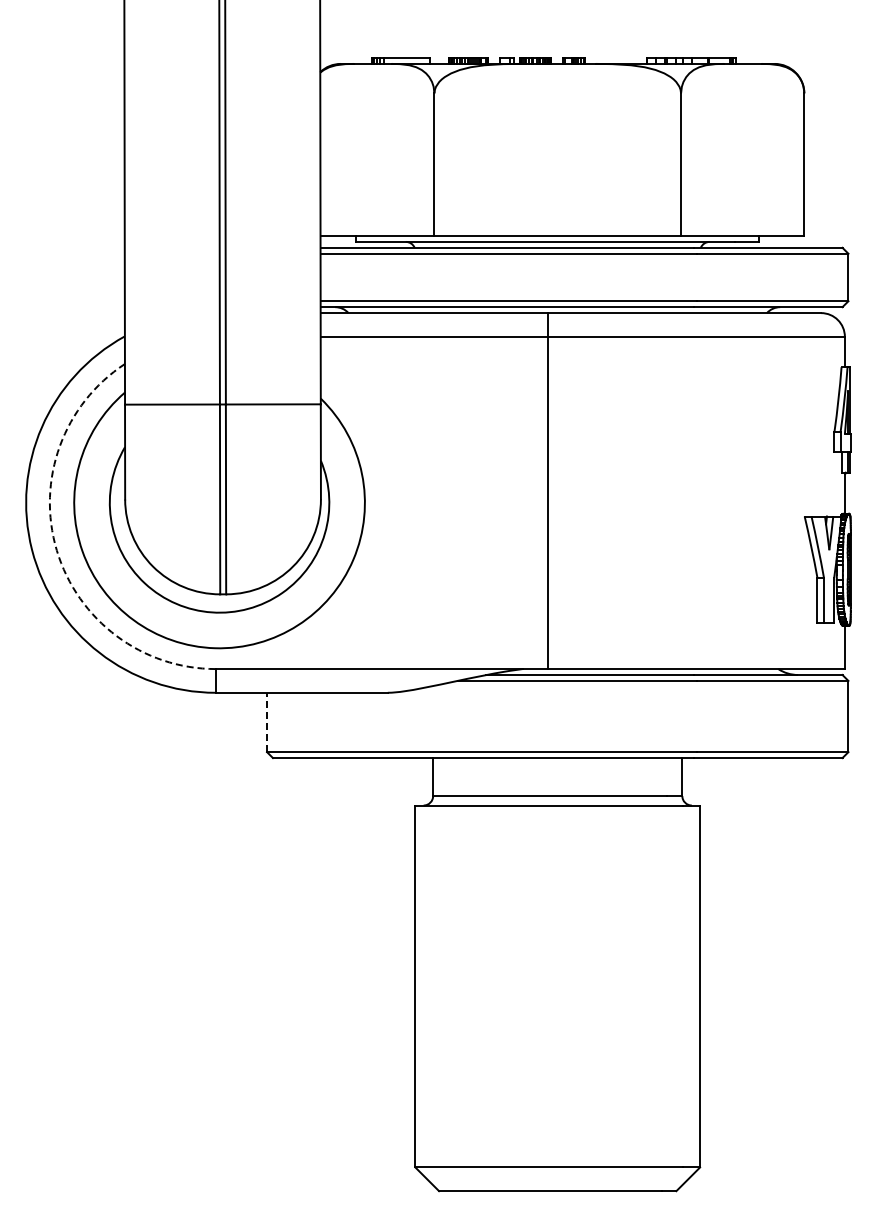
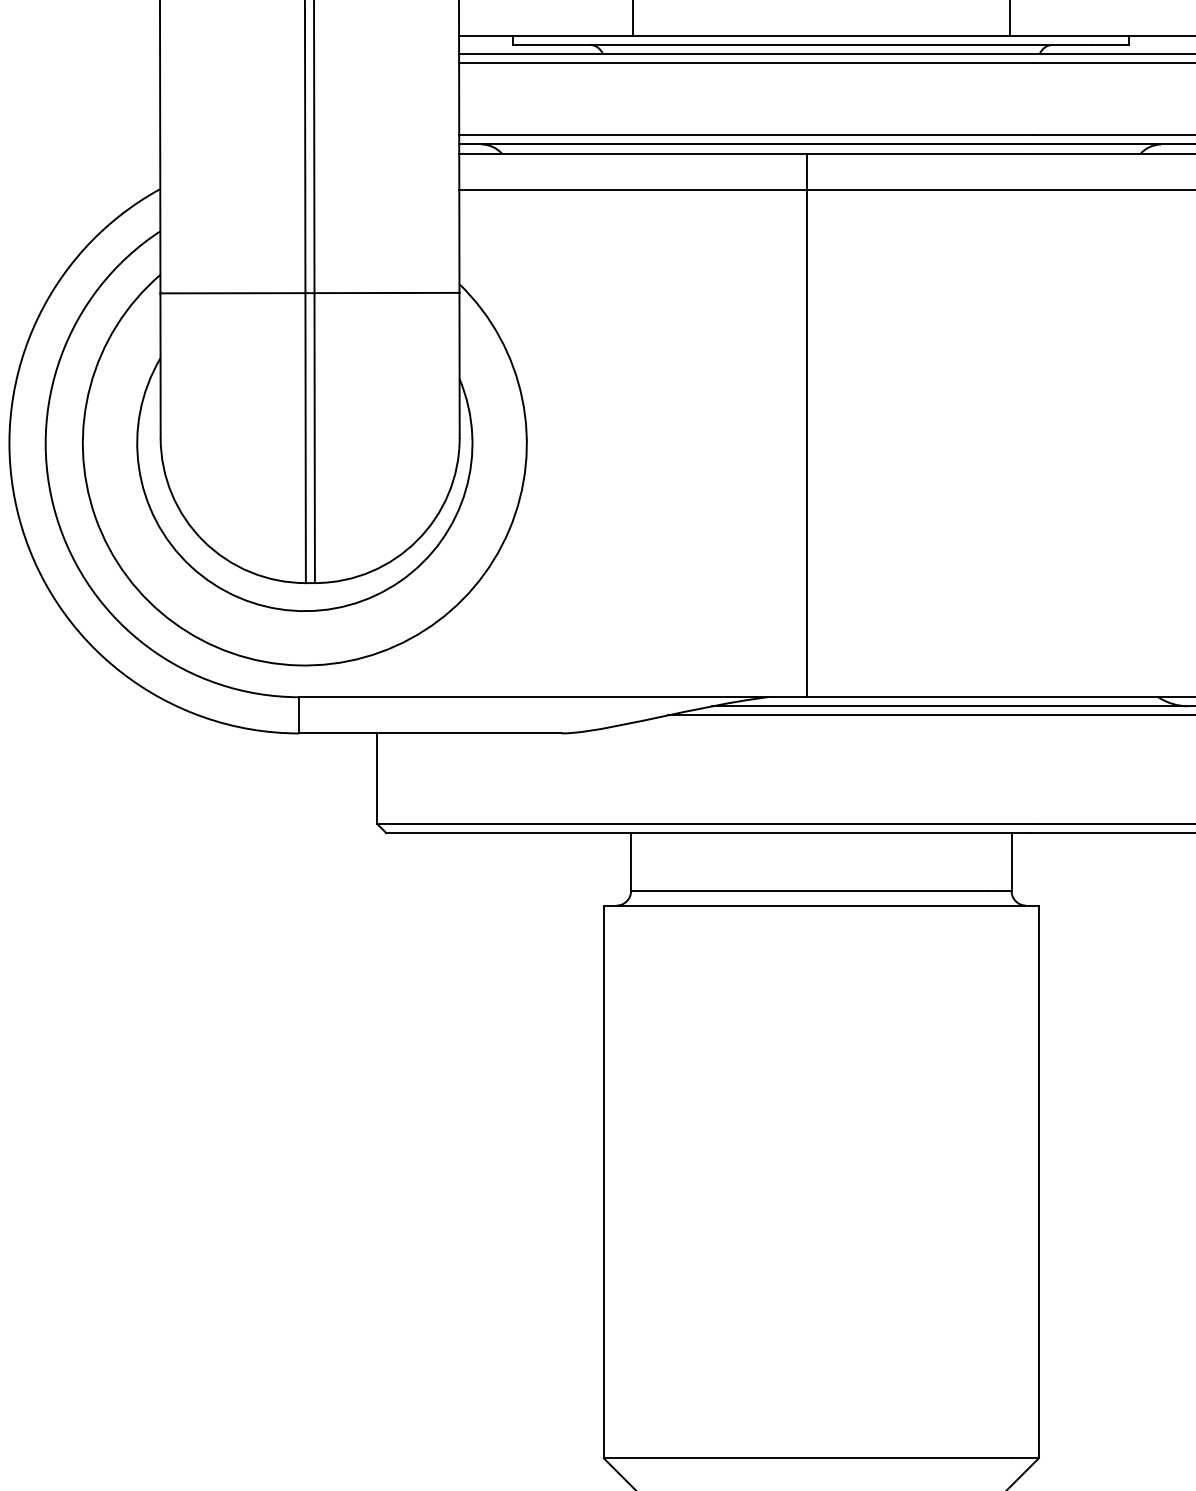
arc: (56, 550) -> (55, 516), dashed -> solid
line: (267, 722) -> (378, 778), dashed -> solid

